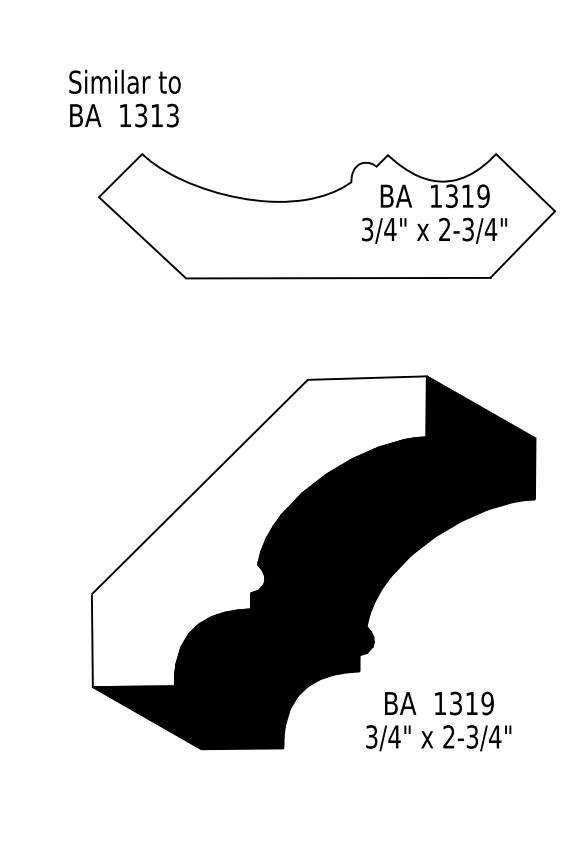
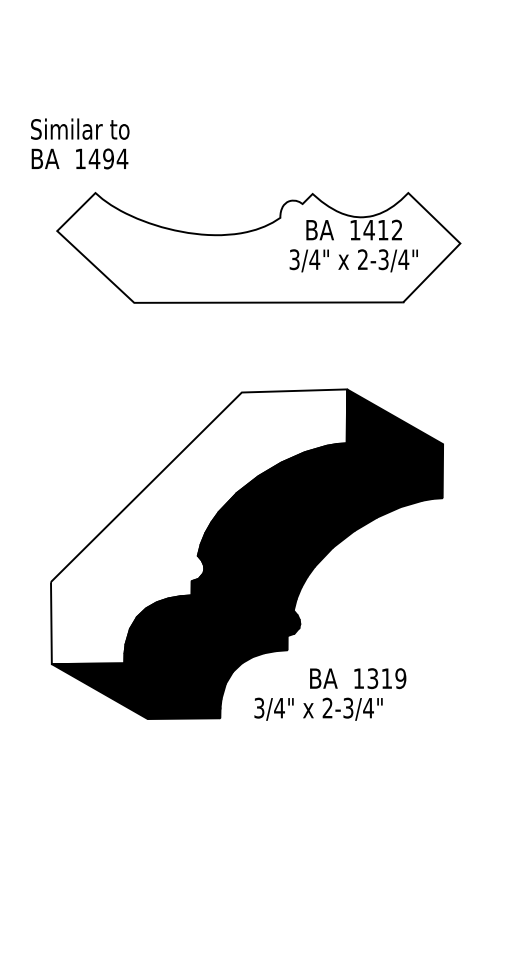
text: (156, 115) -> (108, 158), 1313 -> 1494
text: (466, 195) -> (382, 229), 1319 -> 1412
text: (438, 737) -> (318, 708), moved

